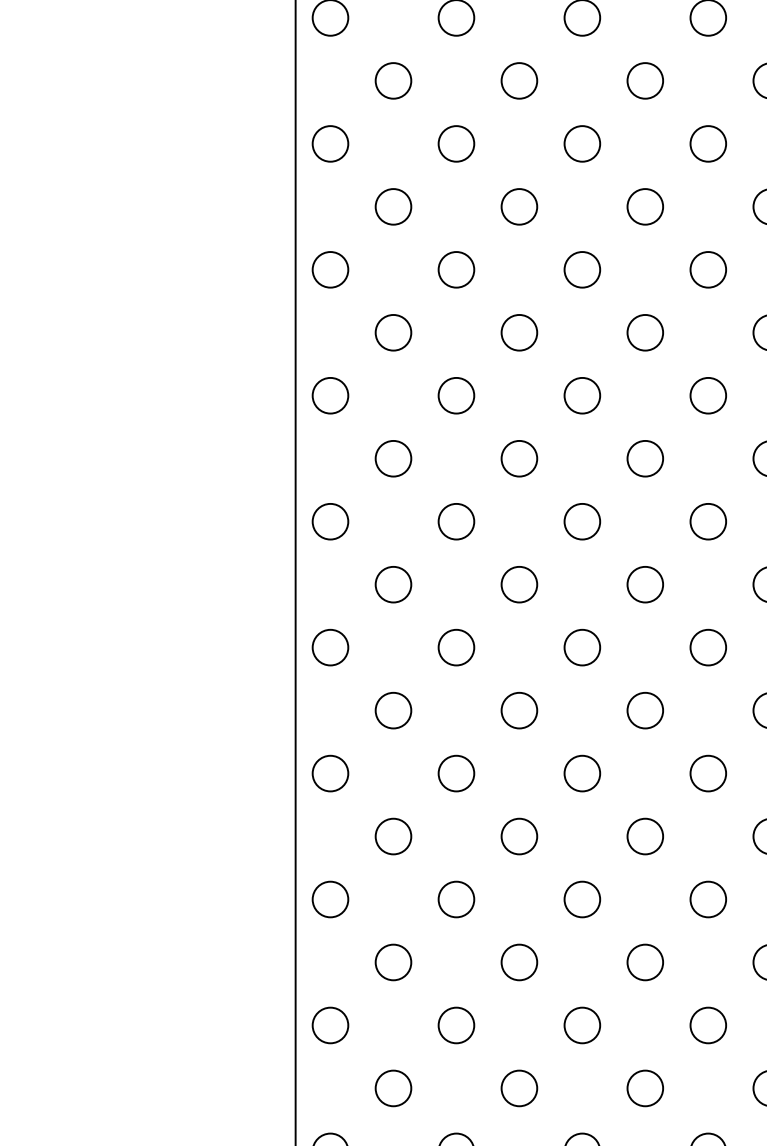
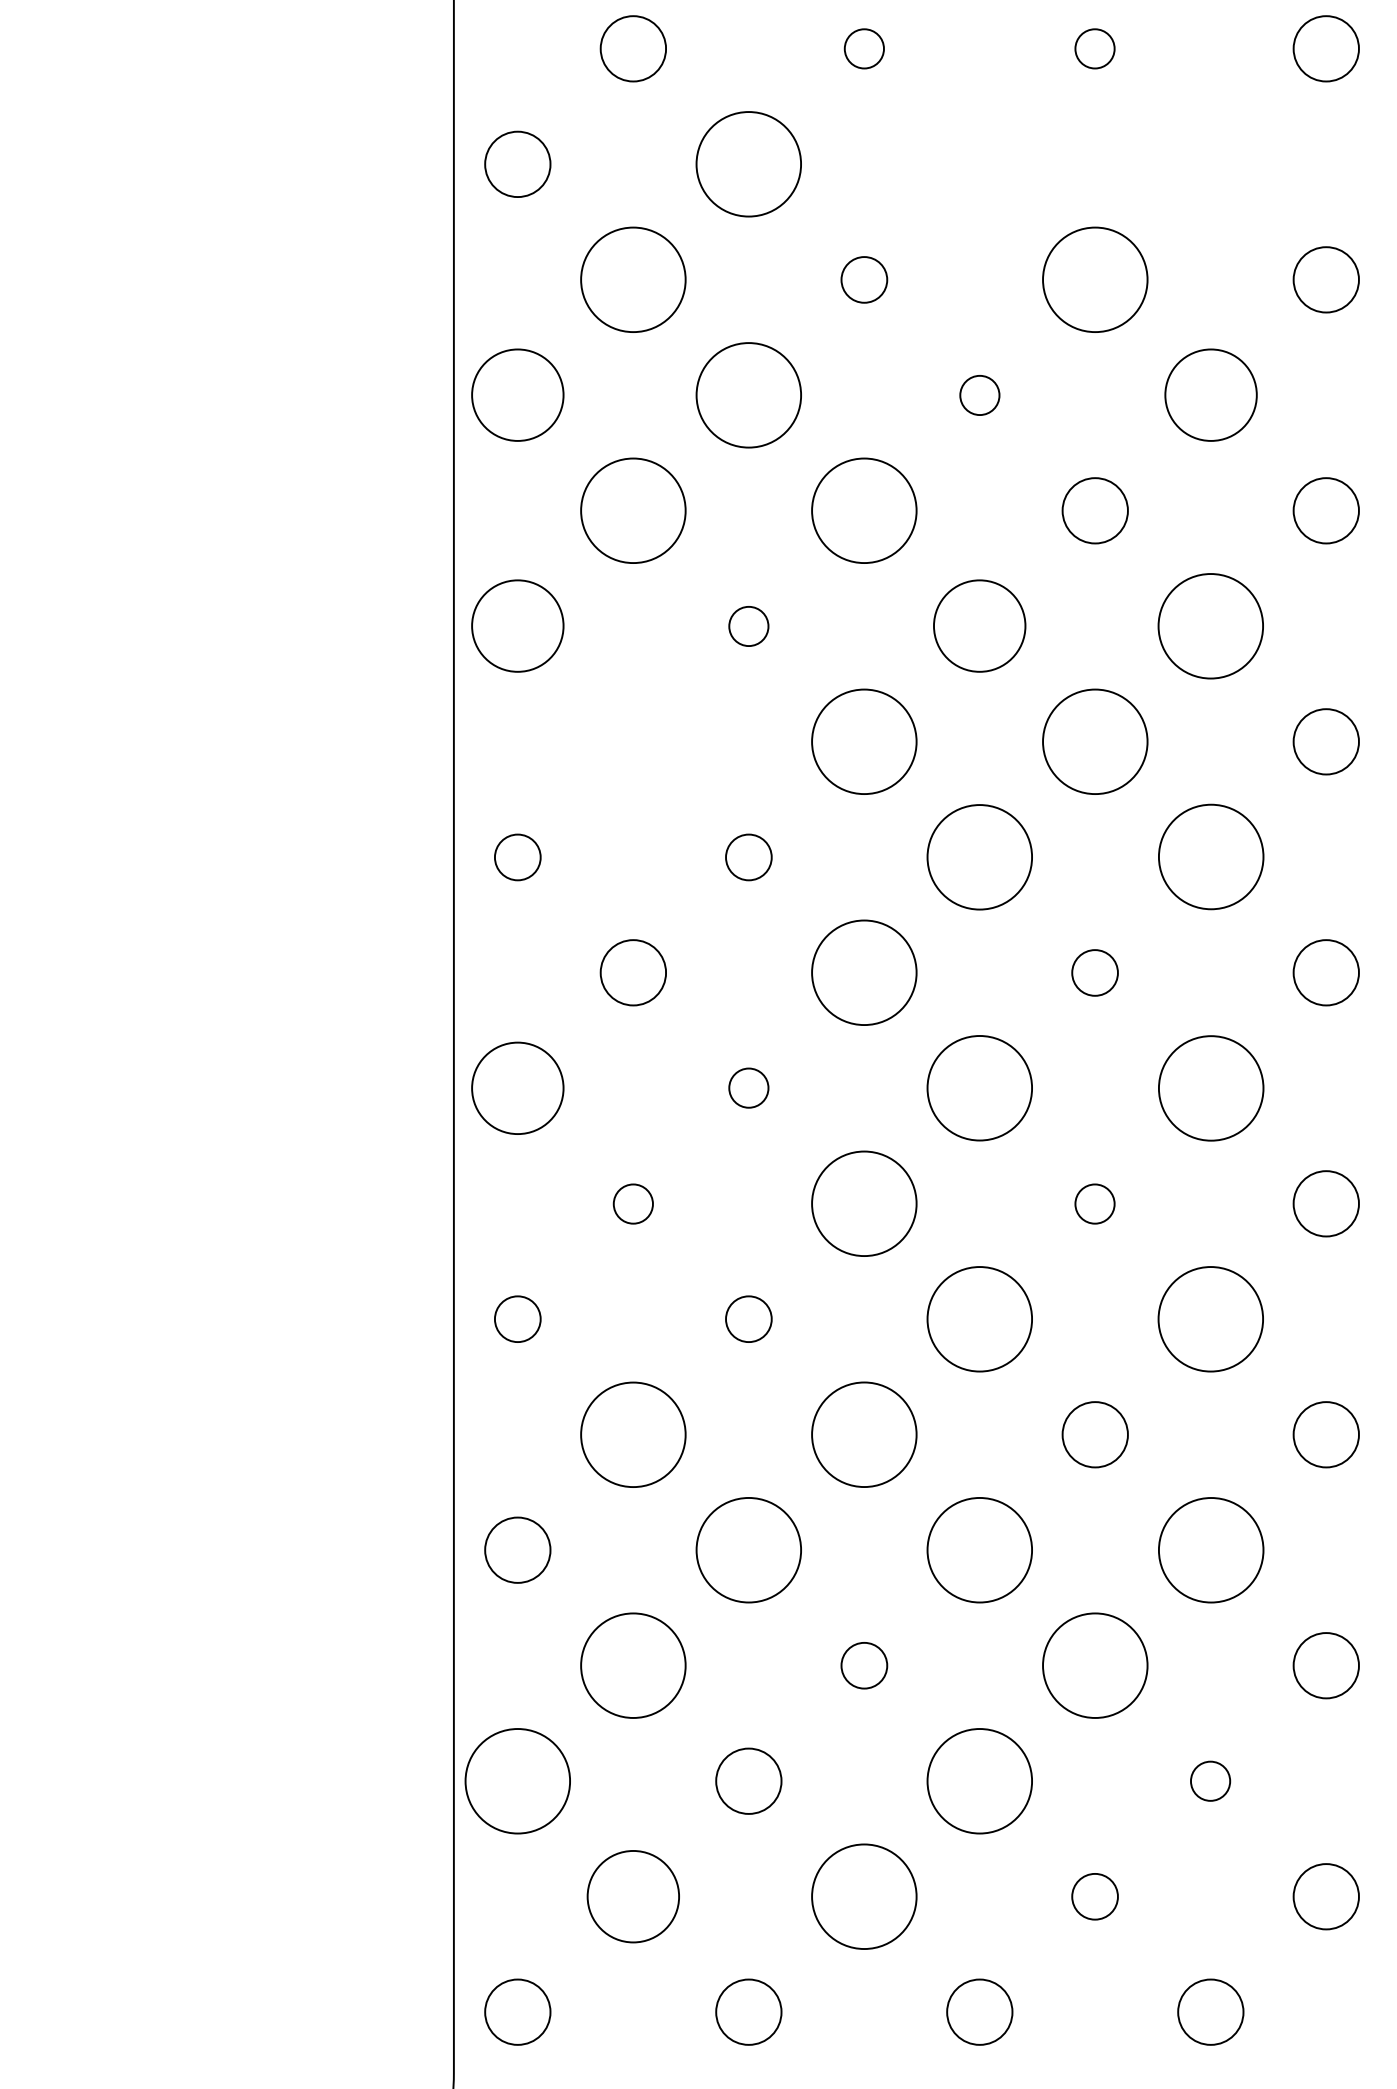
circle: (519, 80) -> (864, 48), size x0.6
circle: (644, 80) -> (1093, 48), size x0.6
circle: (456, 143) -> (748, 163), size x1.6
circle: (582, 143) -> (980, 163), removed
circle: (707, 143) -> (1209, 163), removed
circle: (393, 206) -> (633, 279), size x1.6
circle: (519, 206) -> (864, 279), size x0.7
circle: (645, 206) -> (1095, 279), size x1.6
circle: (330, 269) -> (517, 394), size x1.4
circle: (456, 269) -> (748, 394), size x1.6
circle: (582, 269) -> (980, 394), size x0.6
circle: (707, 269) -> (1209, 394), size x1.4
circle: (393, 332) -> (633, 510), size x1.6
circle: (519, 332) -> (864, 510), size x1.6
circle: (330, 395) -> (517, 625), size x1.4
circle: (456, 395) -> (748, 625), size x0.6
circle: (582, 395) -> (980, 625), size x1.4
circle: (708, 395) -> (1211, 625), size x1.6
circle: (393, 458) -> (633, 741), removed
circle: (519, 458) -> (864, 741), size x1.6
circle: (645, 458) -> (1095, 741), size x1.6
circle: (330, 521) -> (517, 856), size x0.7
circle: (456, 521) -> (748, 856), size x0.7
circle: (582, 521) -> (980, 856), size x1.6
circle: (707, 521) -> (1209, 856), size x1.6
circle: (519, 584) -> (864, 972), size x1.6
circle: (644, 584) -> (1093, 972), size x0.7
circle: (330, 647) -> (517, 1088), size x1.4
circle: (456, 647) -> (748, 1088), size x0.6
circle: (582, 647) -> (980, 1088), size x1.6
circle: (707, 647) -> (1209, 1088), size x1.6
circle: (393, 710) -> (633, 1203), size x0.6
circle: (519, 710) -> (864, 1203), size x1.6
circle: (644, 710) -> (1093, 1203), size x0.6
circle: (330, 773) -> (517, 1319), size x0.7
circle: (456, 773) -> (748, 1319), size x0.7
circle: (582, 773) -> (980, 1319), size x1.6
circle: (708, 773) -> (1211, 1319), size x1.6
circle: (393, 836) -> (633, 1434), size x1.6
circle: (519, 836) -> (864, 1434), size x1.6
circle: (456, 899) -> (748, 1550), size x1.6
circle: (582, 899) -> (980, 1550), size x1.6
circle: (707, 899) -> (1209, 1550), size x1.6
circle: (393, 962) -> (633, 1665), size x1.6
circle: (519, 962) -> (864, 1665), size x0.7
circle: (645, 962) -> (1095, 1665), size x1.6
circle: (330, 1025) -> (517, 1781), size x1.6
circle: (582, 1025) -> (980, 1781), size x1.6
circle: (707, 1025) -> (1209, 1781), size x0.6
circle: (393, 1088) -> (633, 1896), size x1.4
circle: (519, 1088) -> (864, 1896), size x1.6
circle: (644, 1088) -> (1093, 1896), size x0.7

